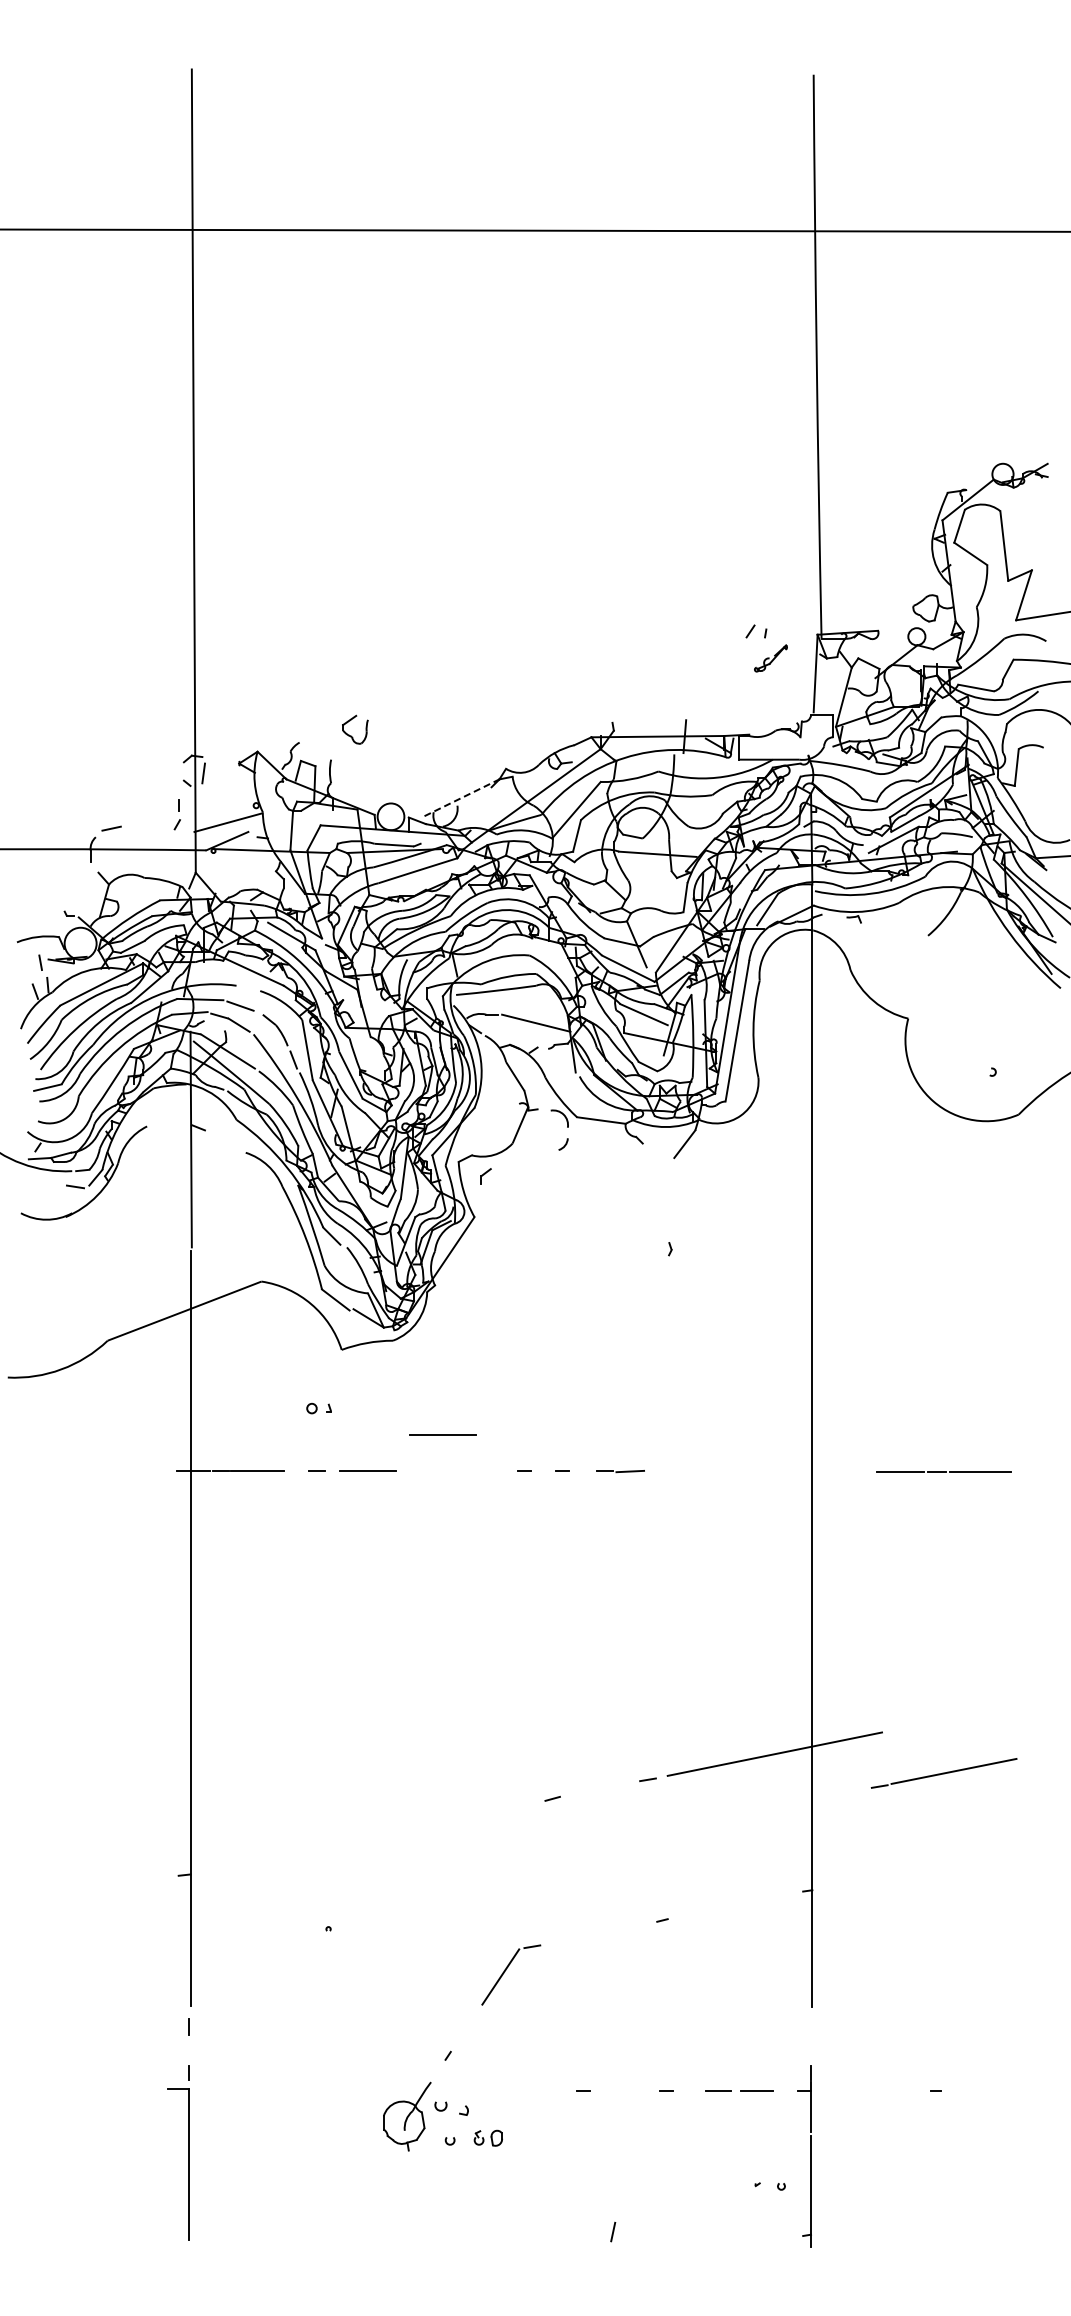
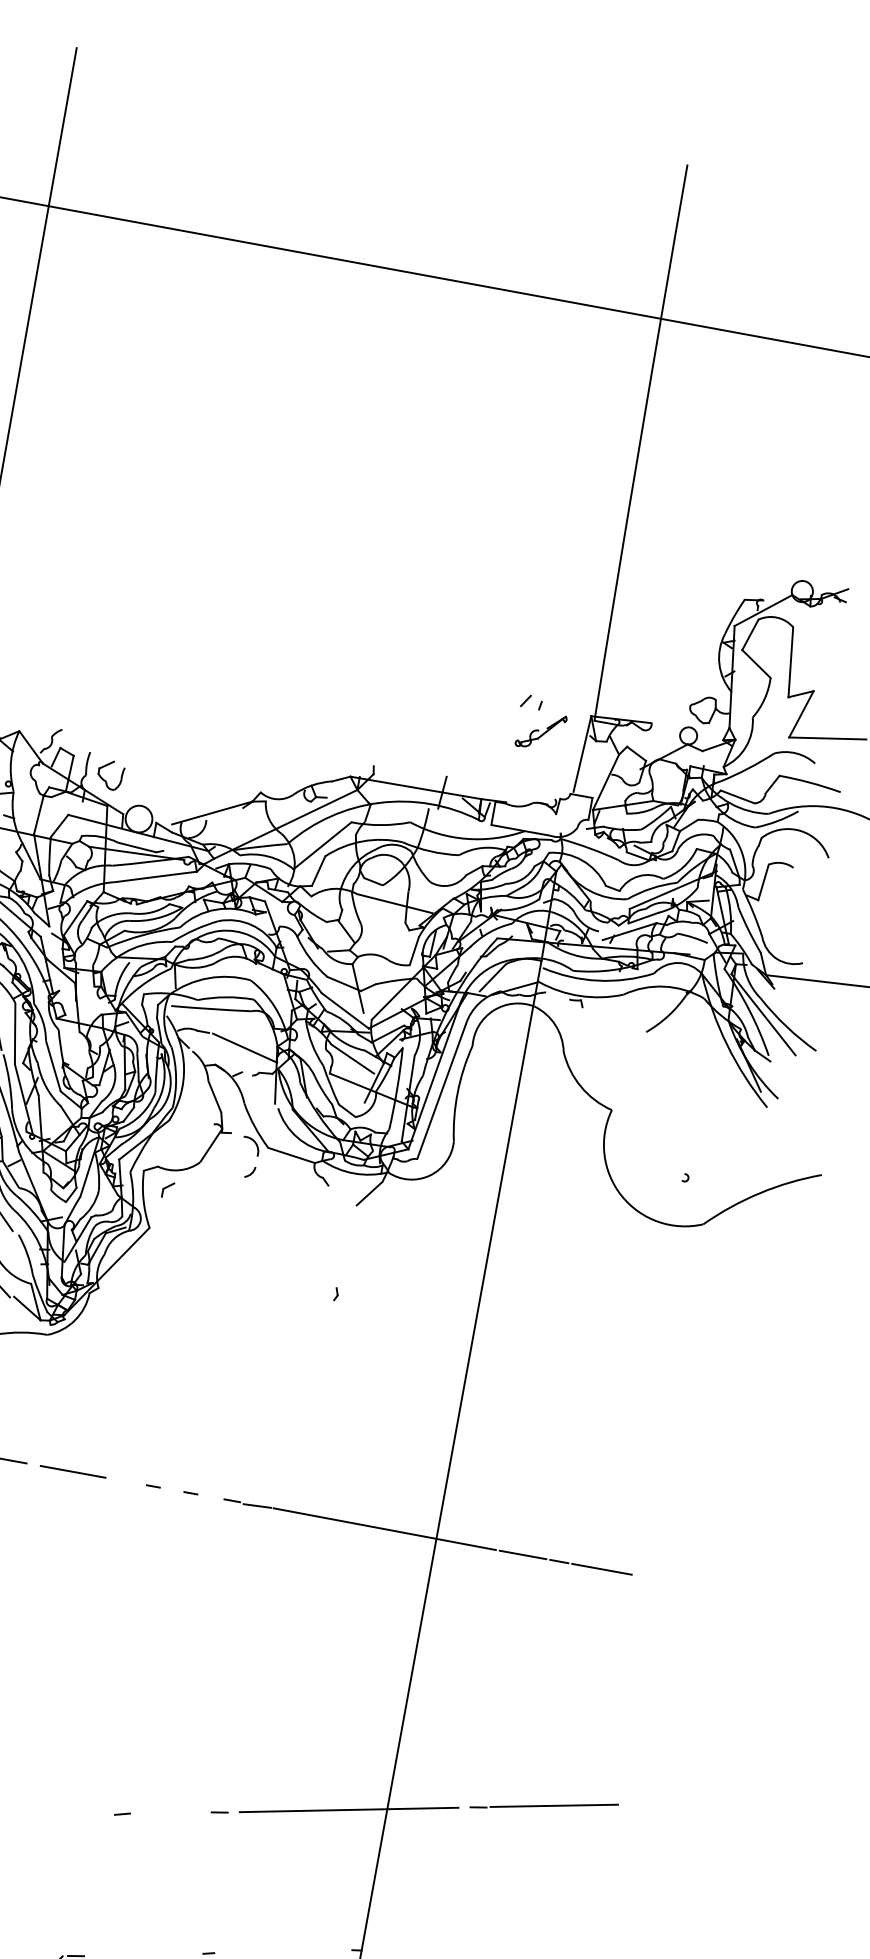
part: (770, 658) -> (540, 731), size x1.43
part: (351, 735) -> (105, 780), moved
line: (462, 797) -> (212, 812), dashed -> solid
line: (442, 1434) -> (72, 1471), moved
line: (759, 1471) -> (384, 1529), added
line: (943, 1773) -> (543, 1805), moved

